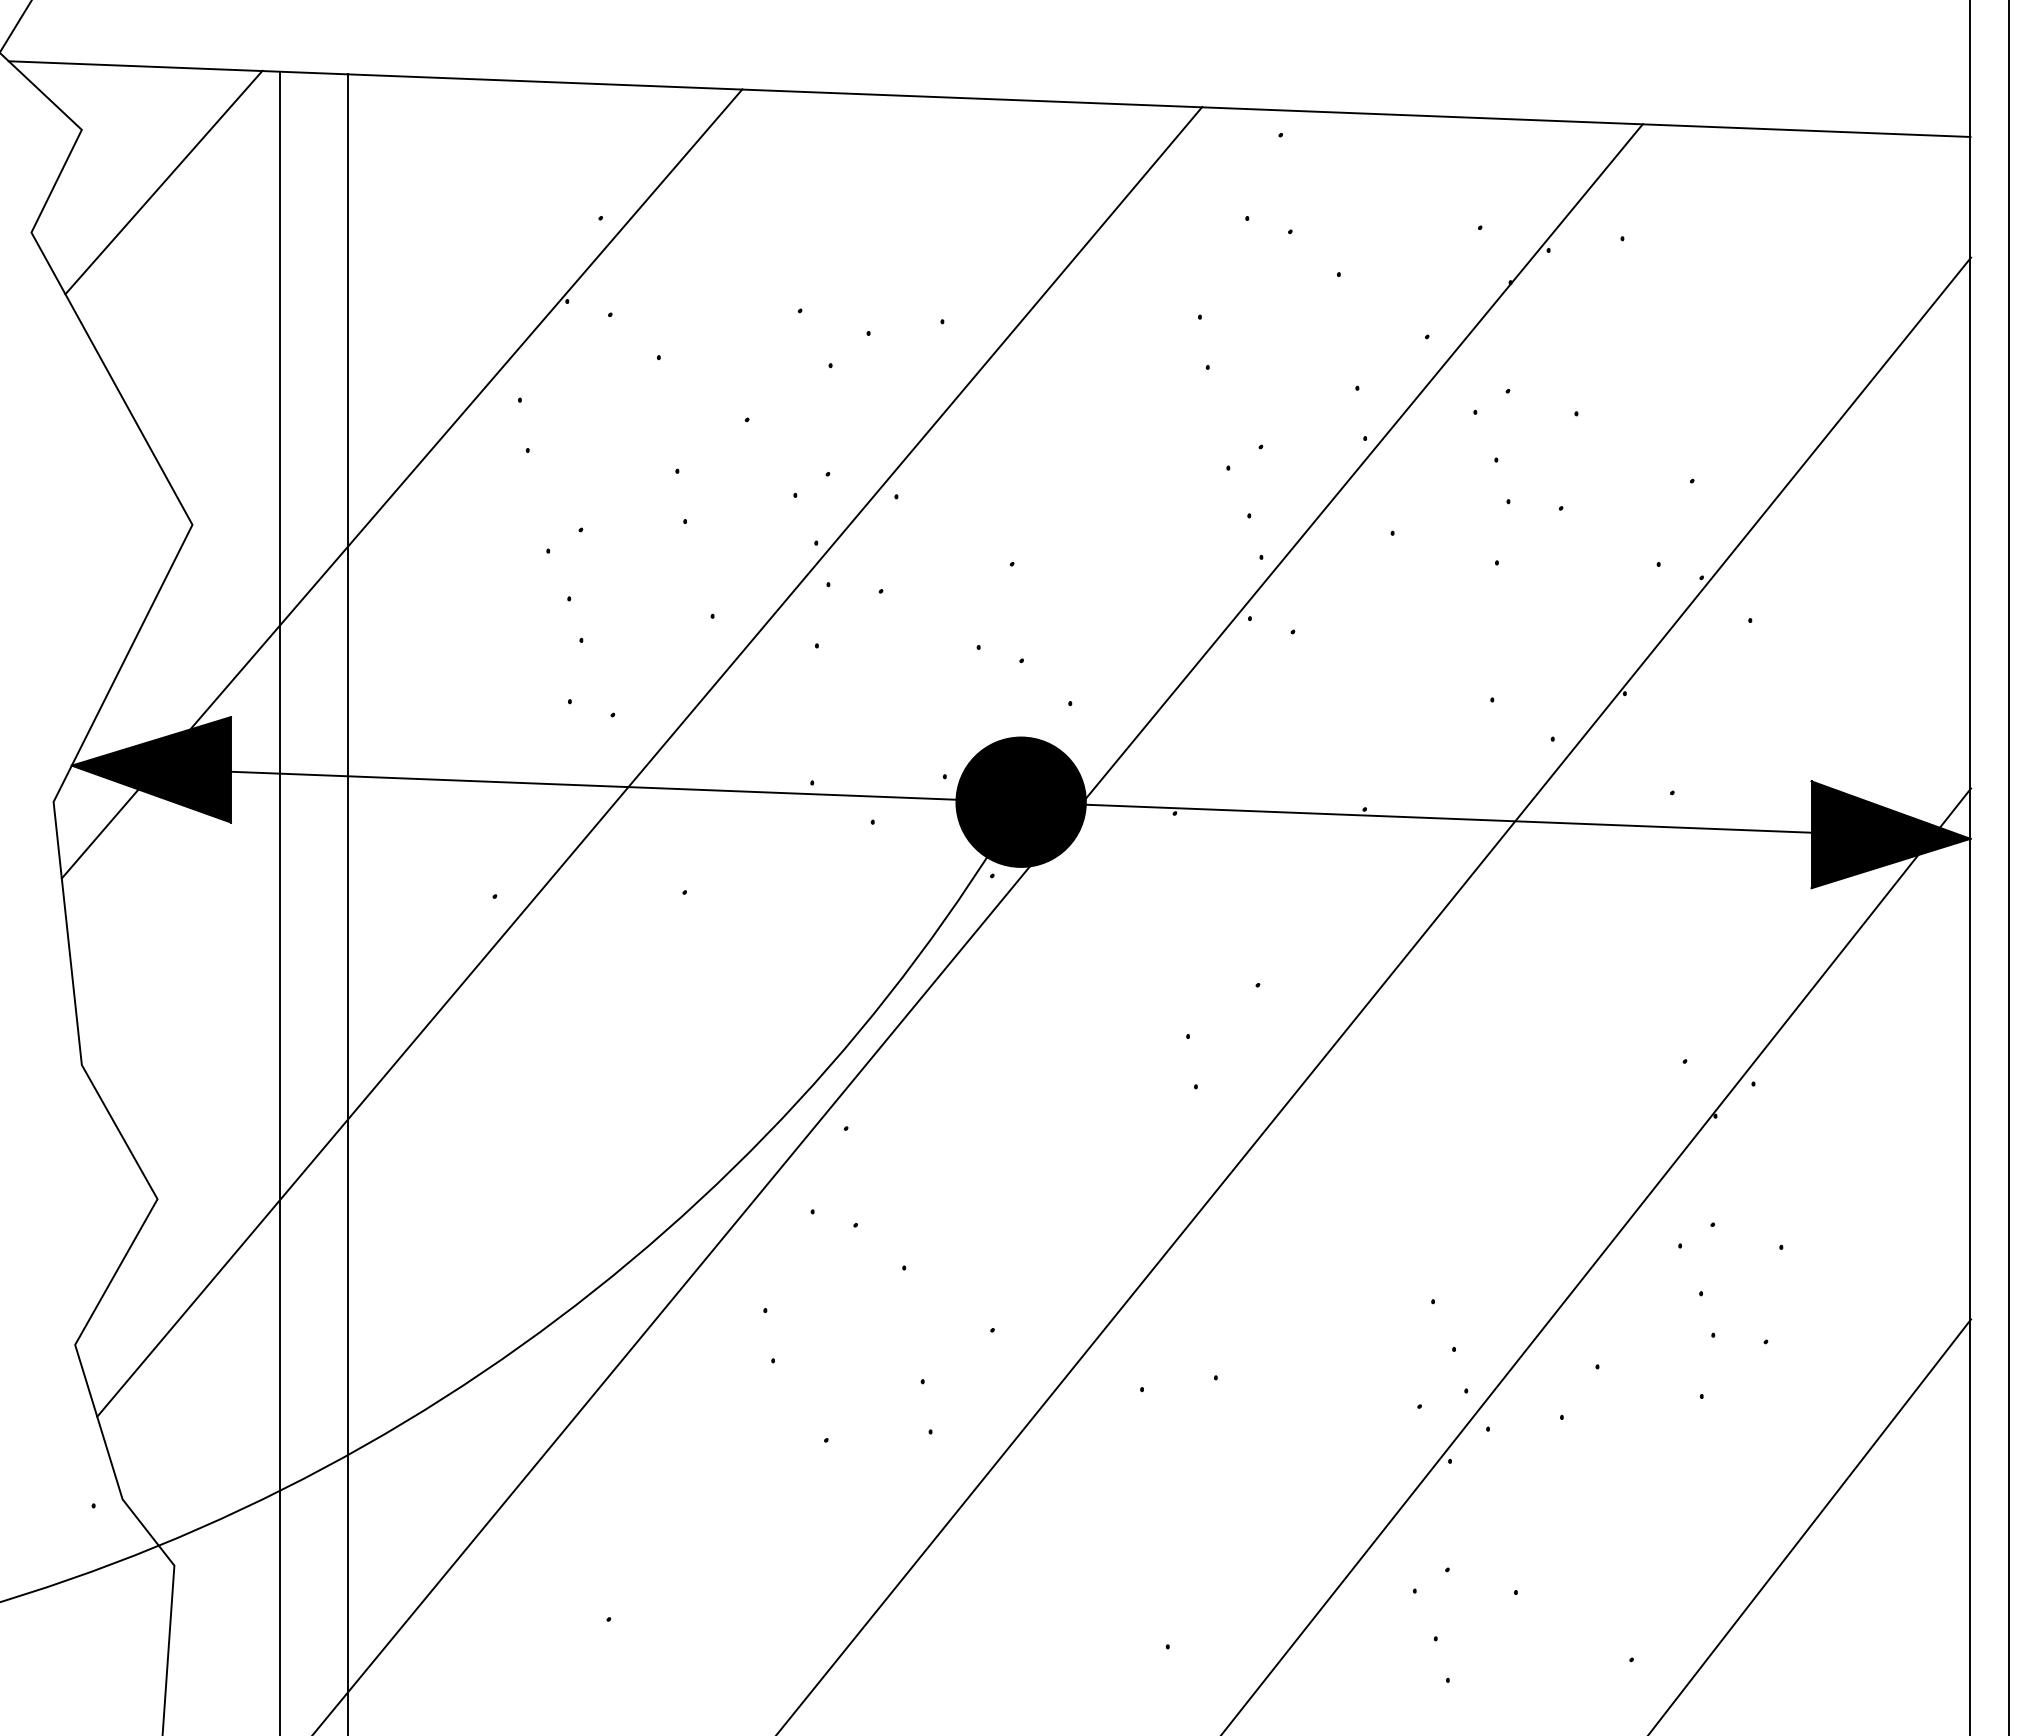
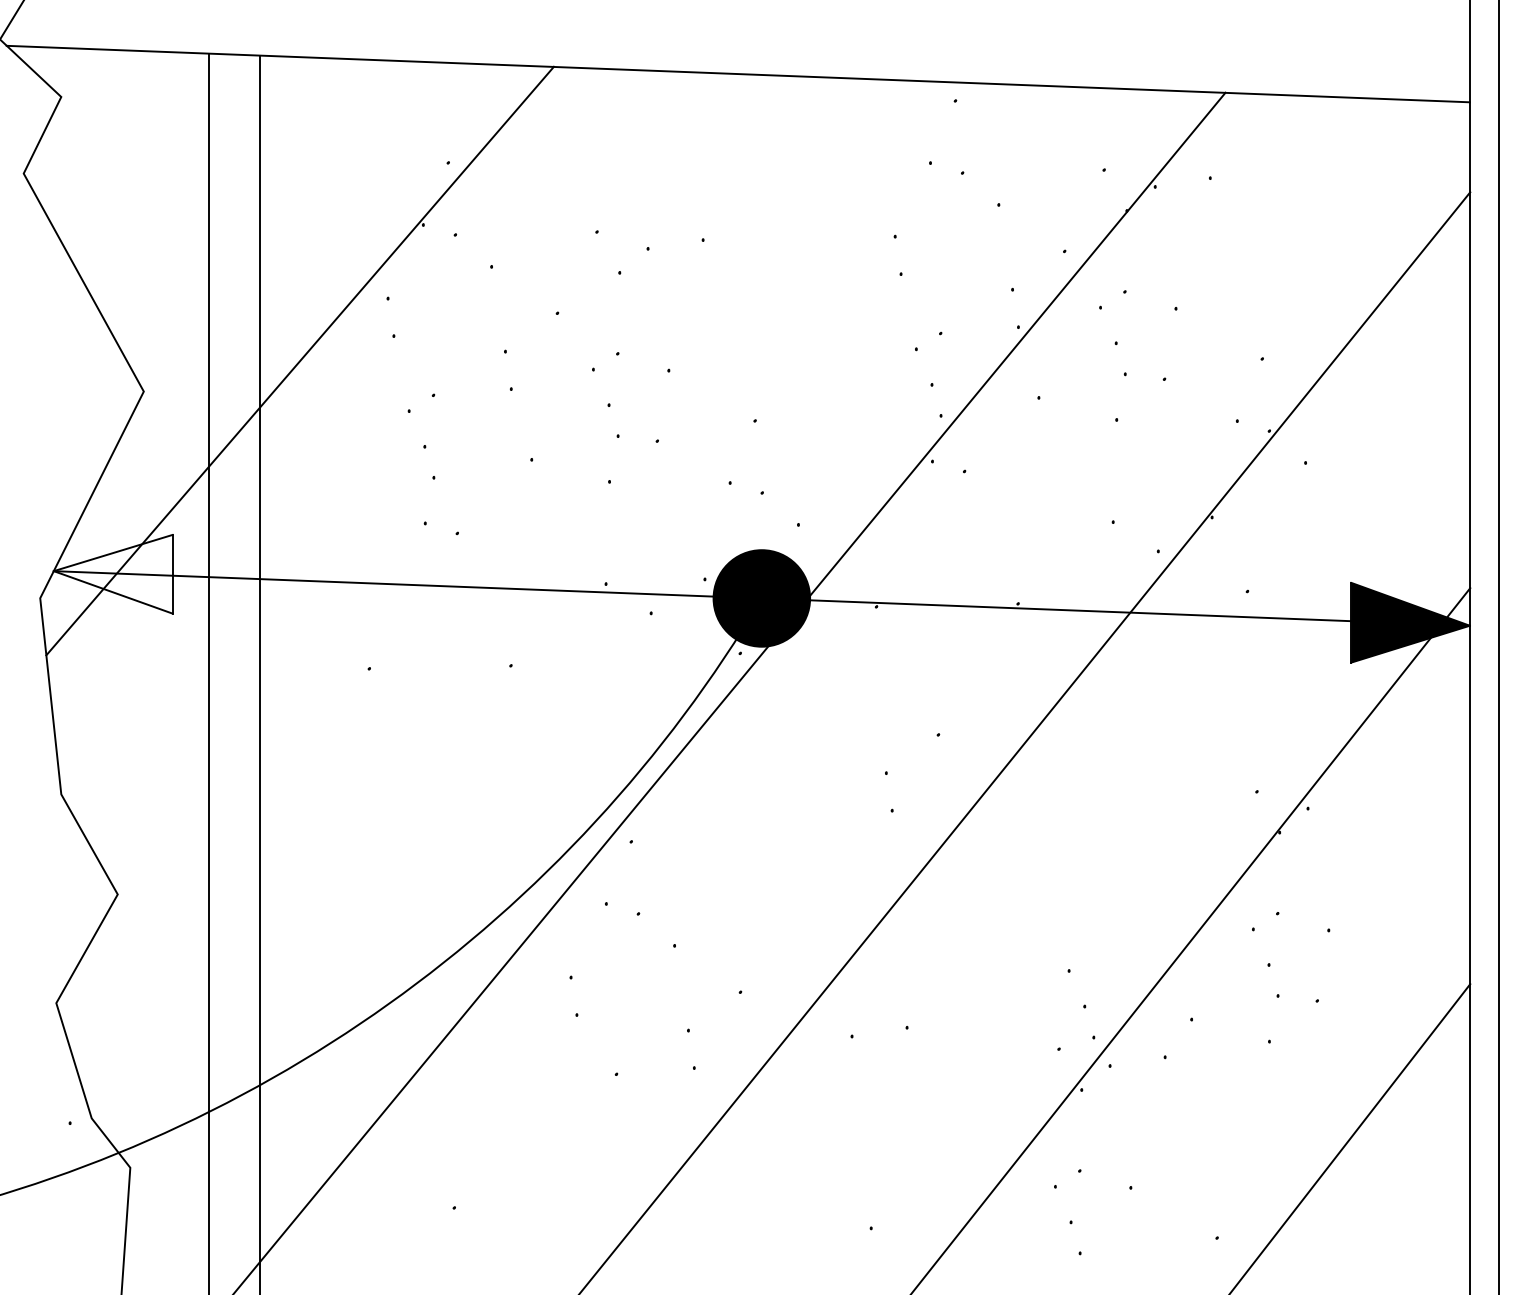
line: (163, 182) -> (122, 136), removed
line: (649, 761) -> (484, 568), removed
fill: (151, 769) -> (113, 574), removed

